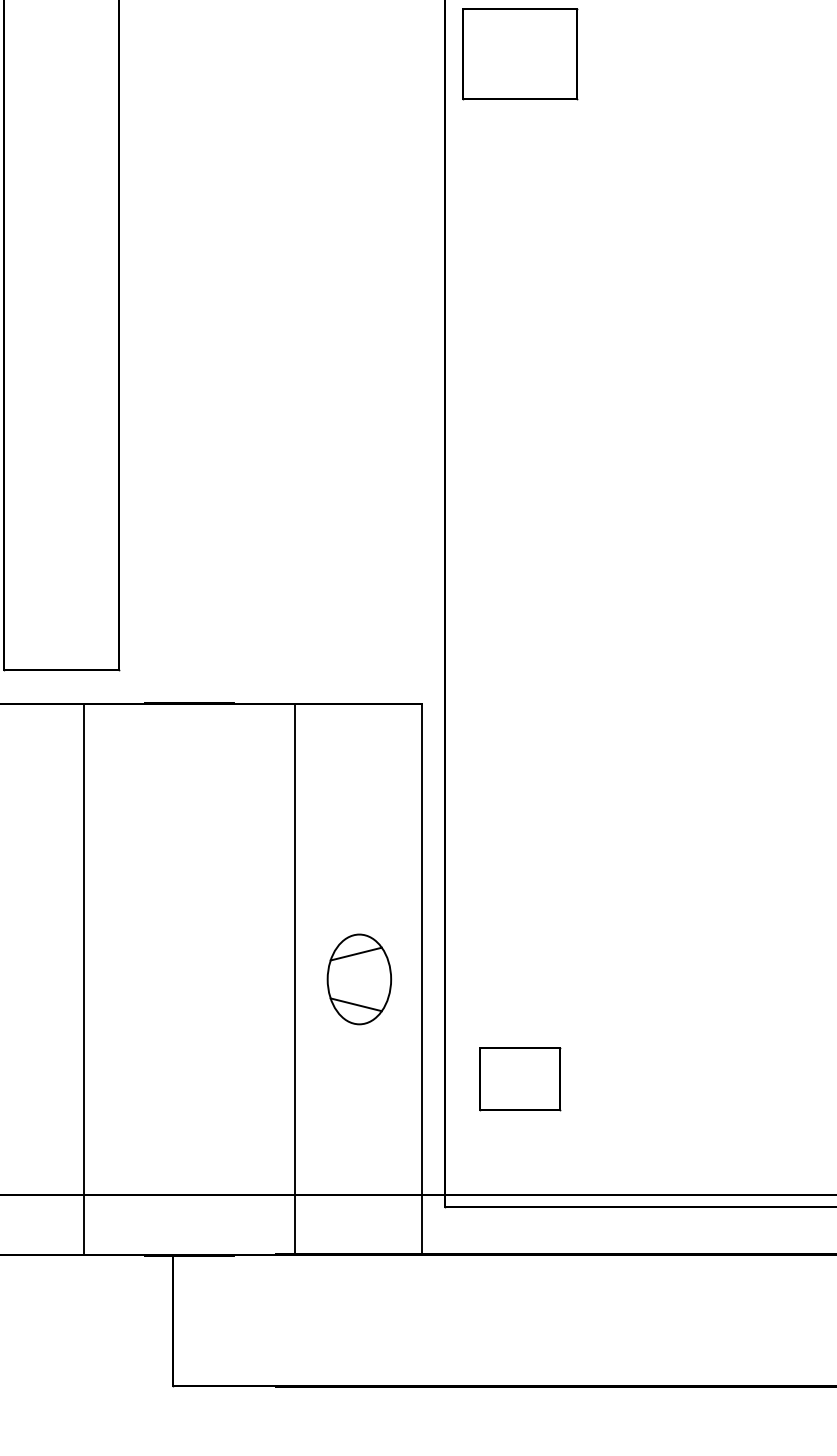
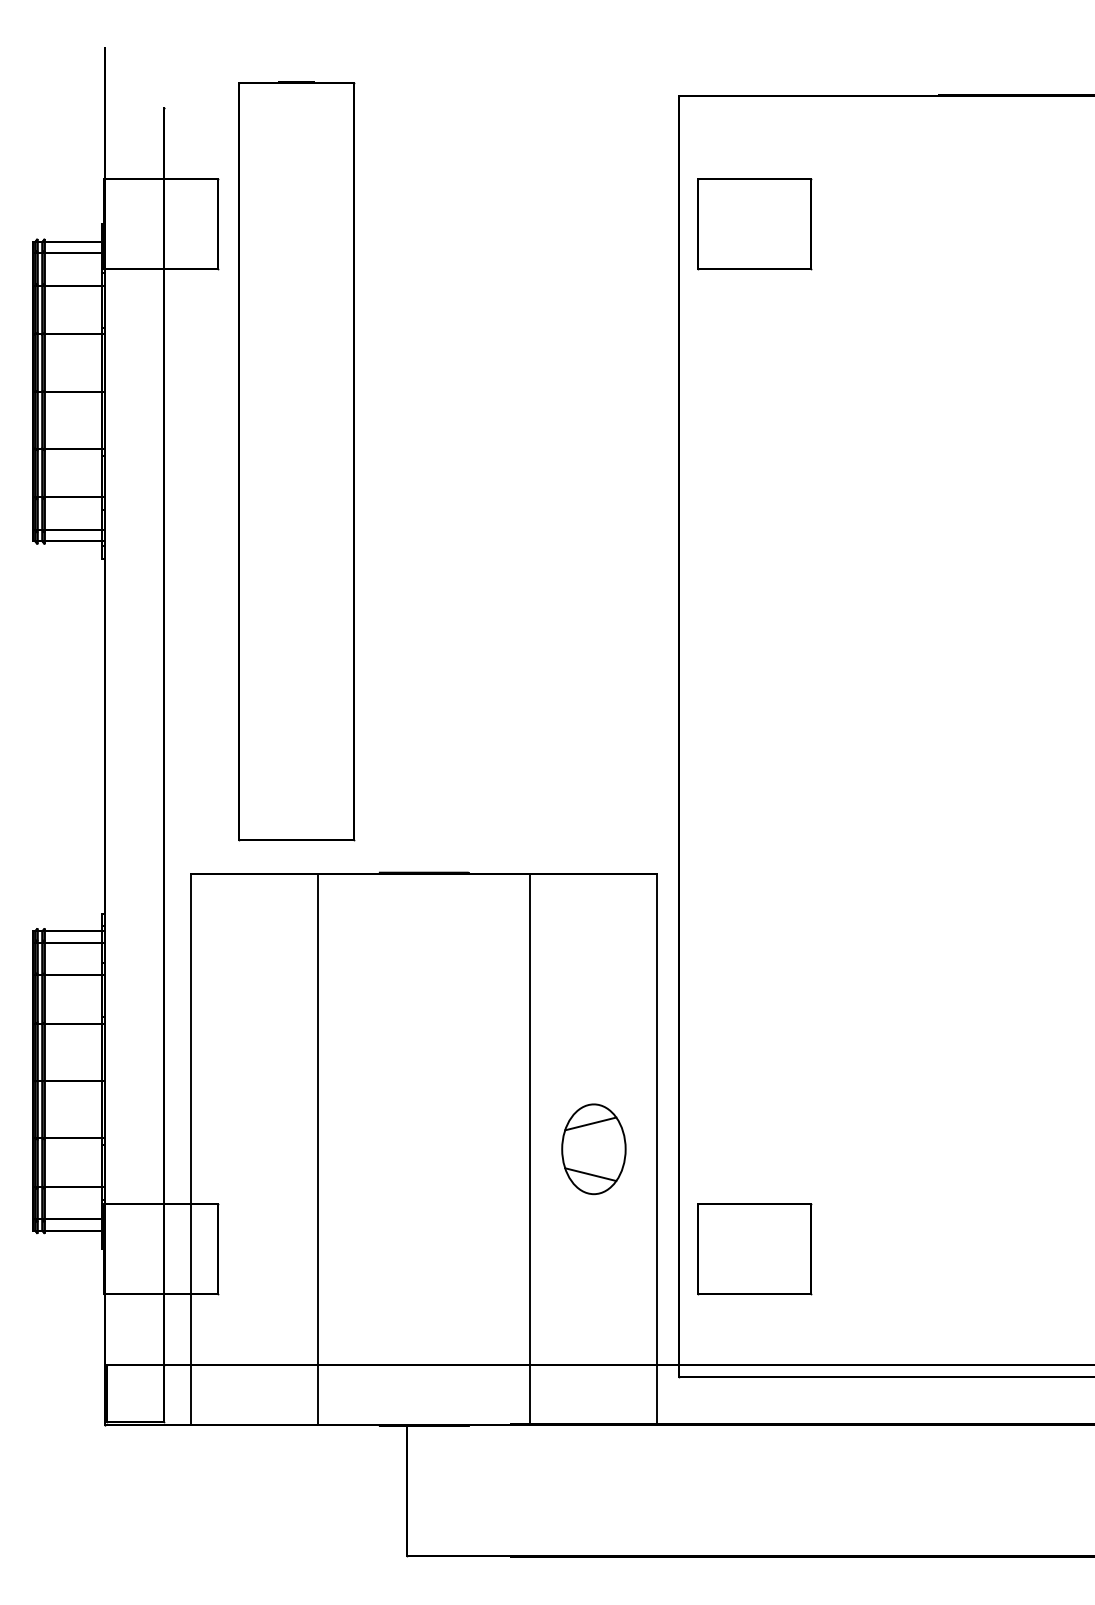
part: (520, 1079) -> (754, 1249), size x1.43

